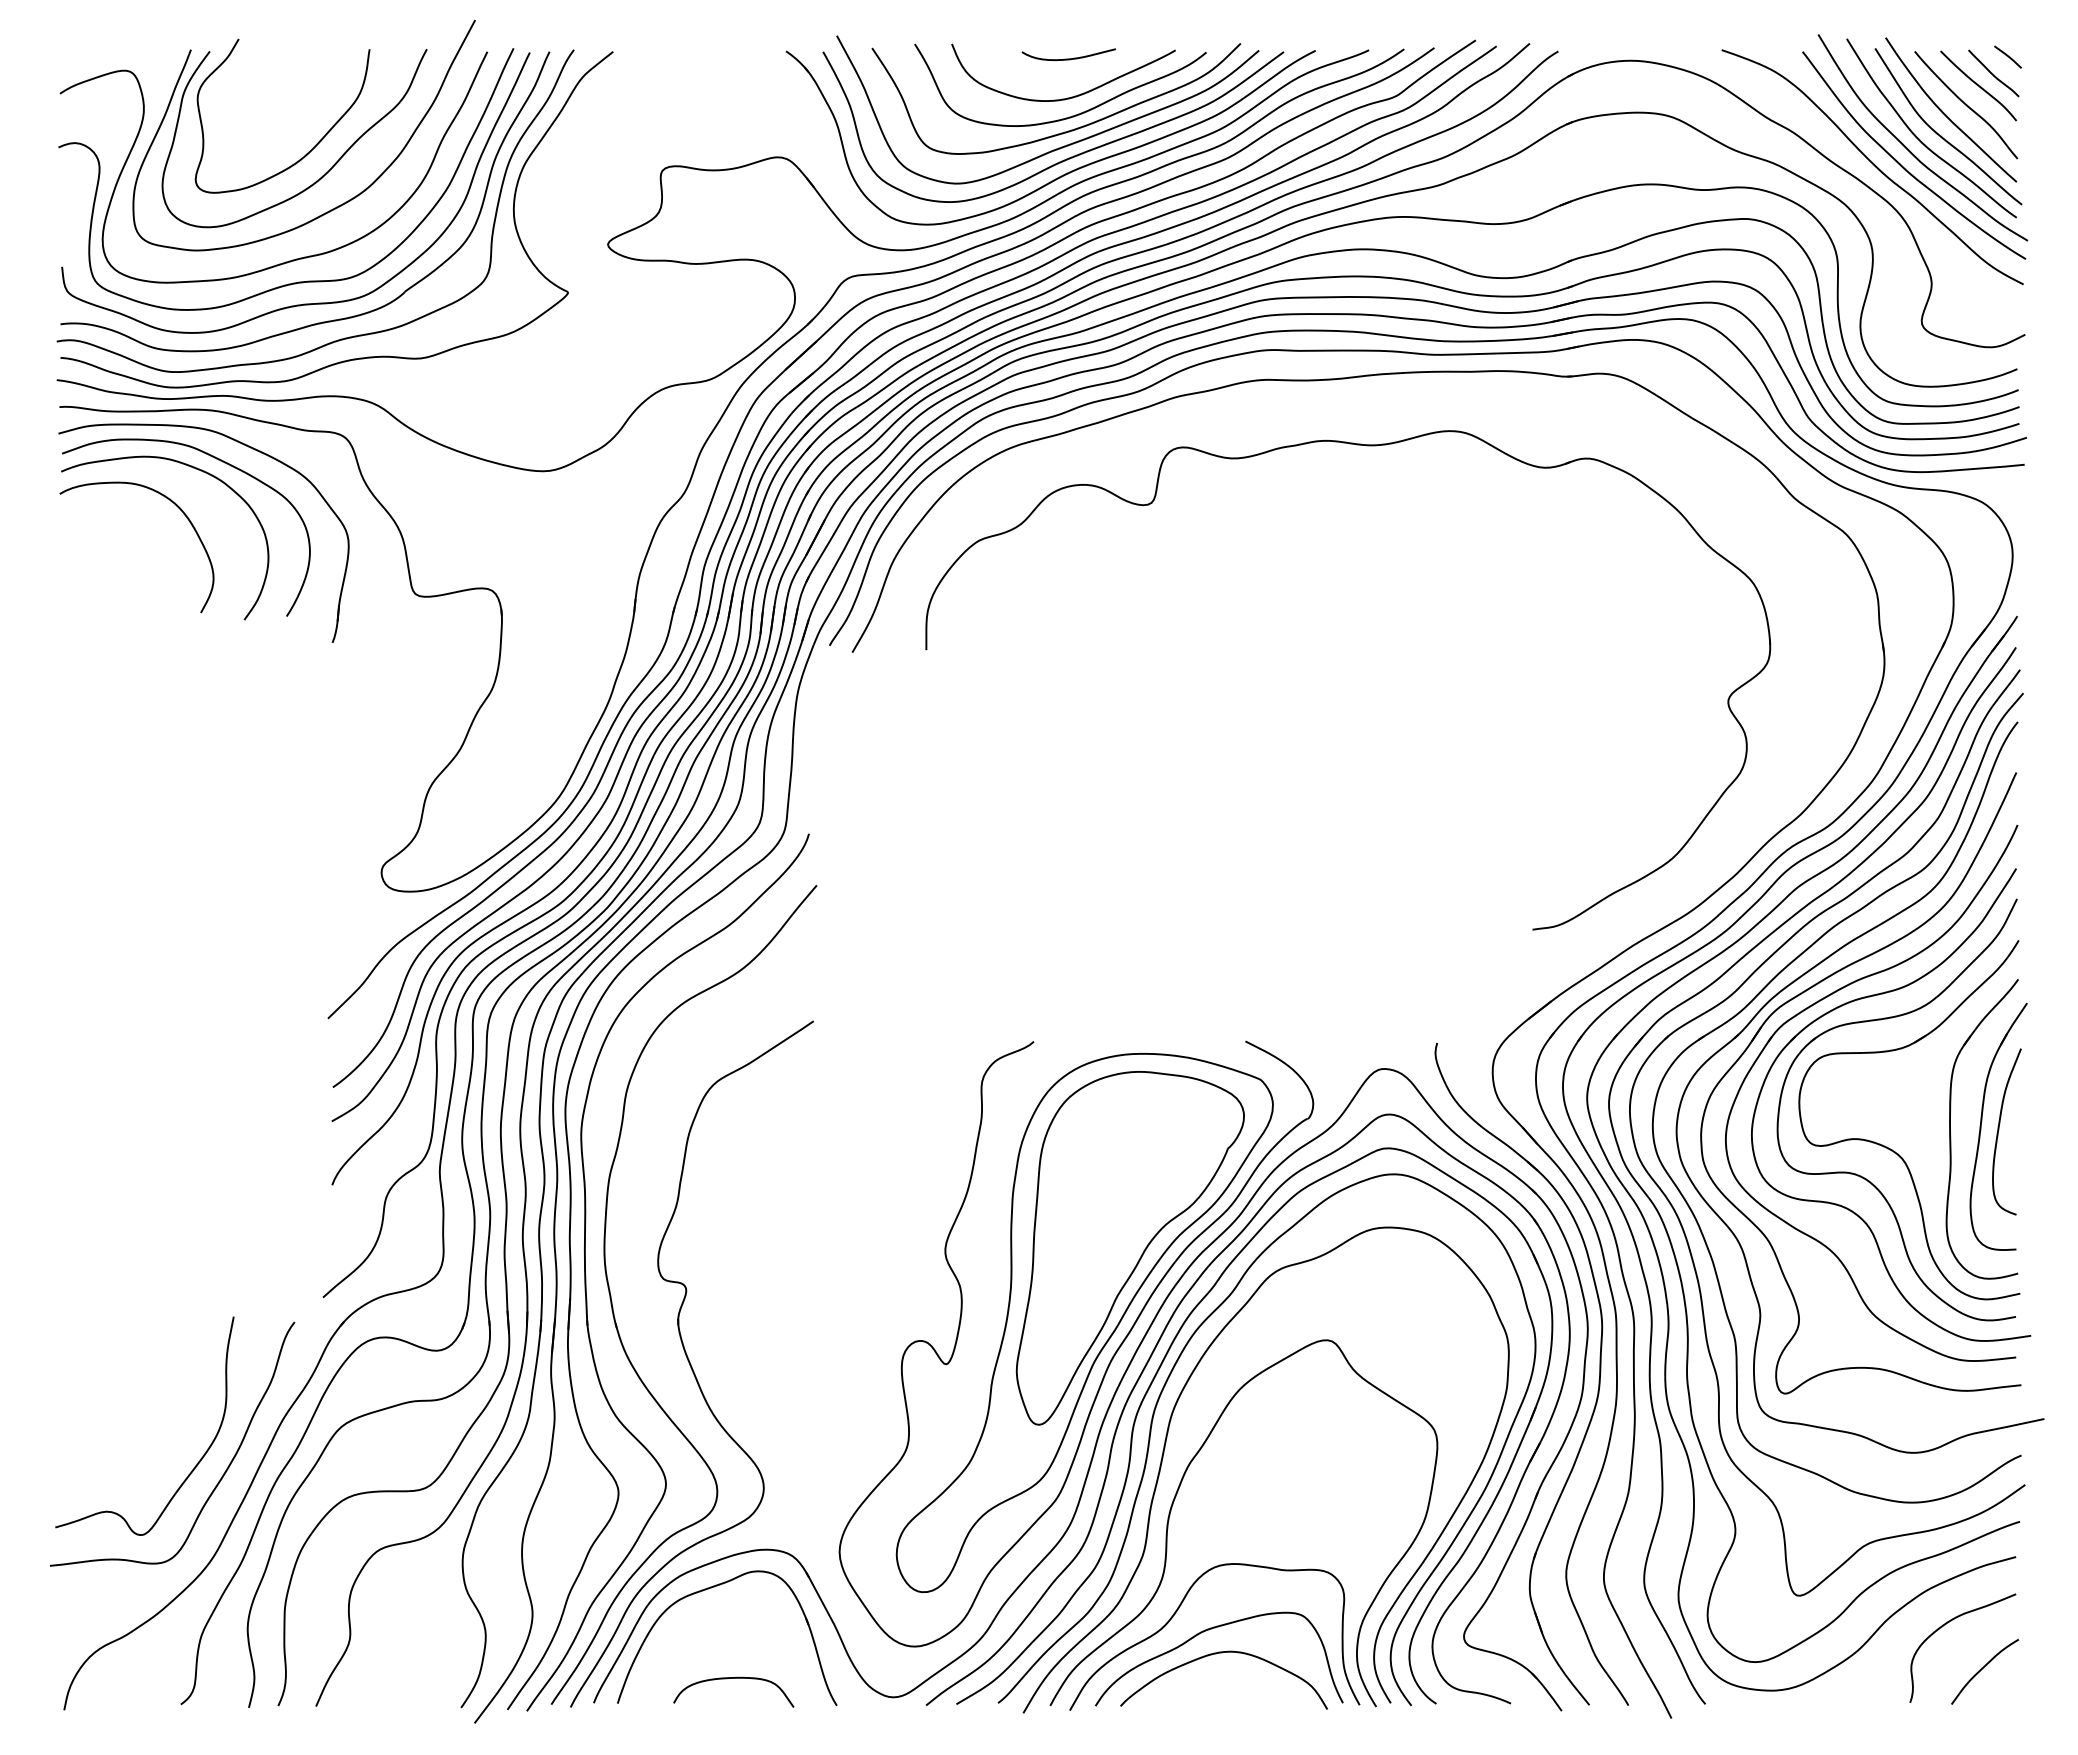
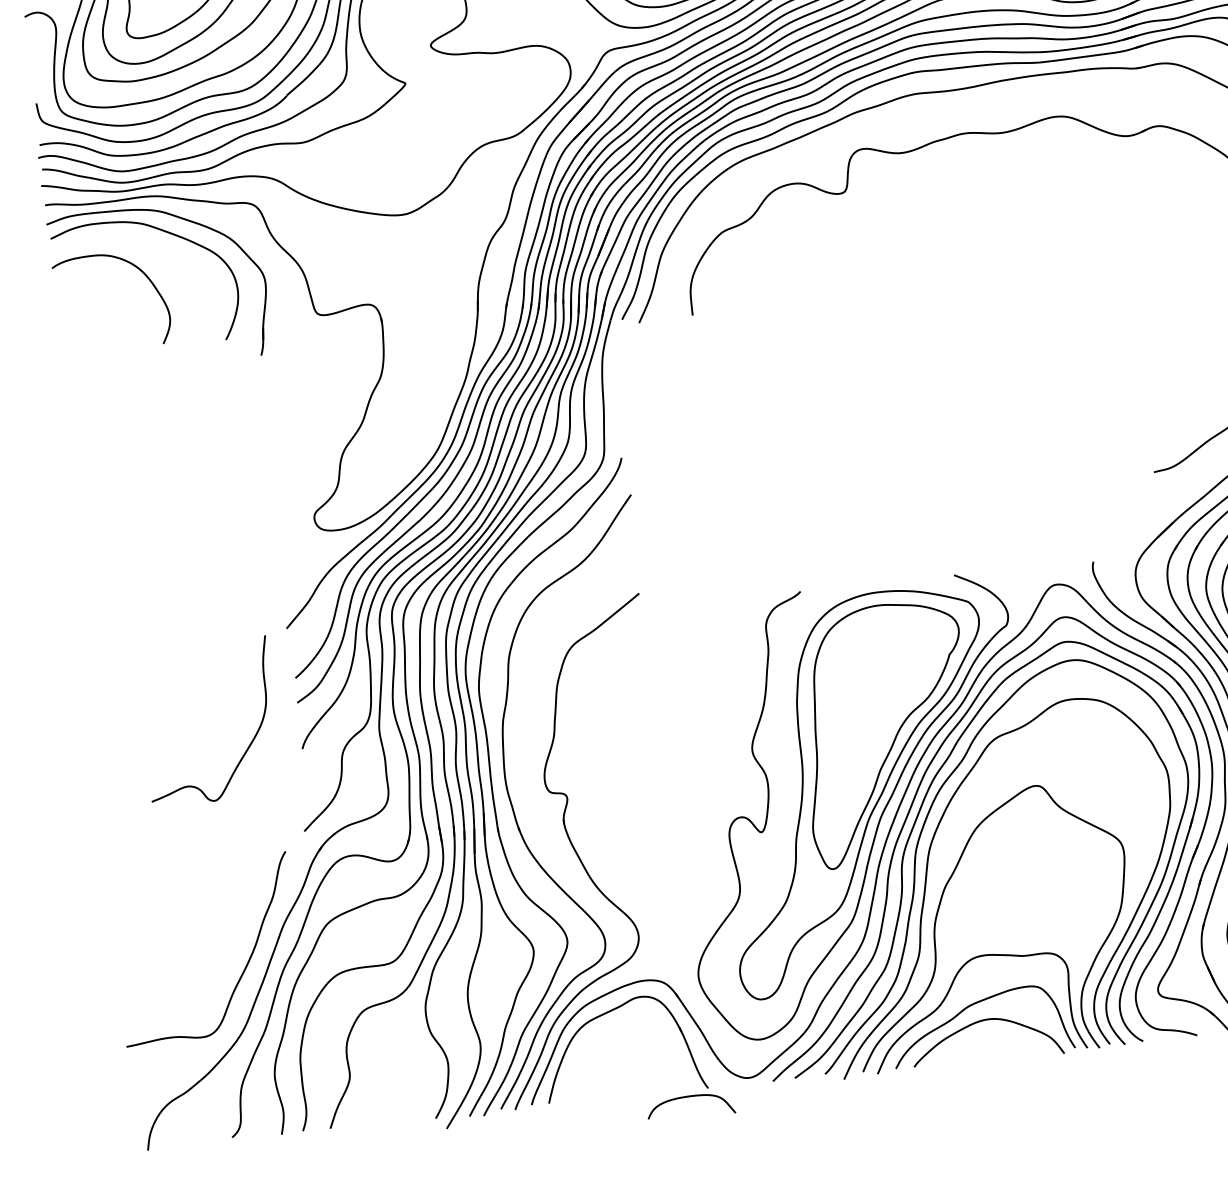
curve: (195, 469) -> (148, 240), removed
curve: (197, 1462) -> (249, 743), moved
curve: (733, 1678) -> (689, 1096), moved

